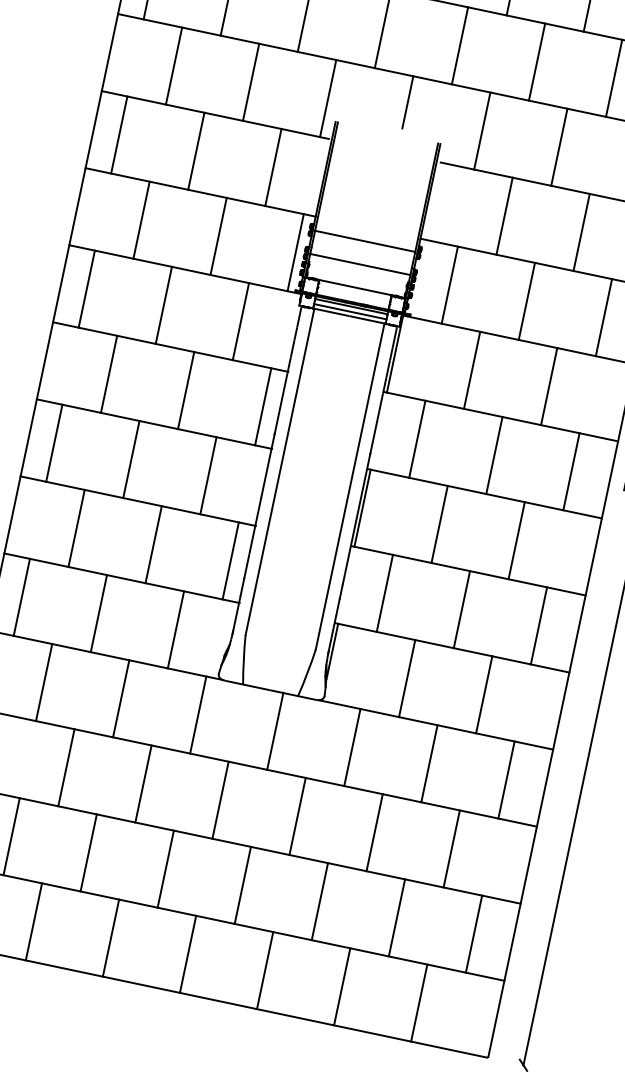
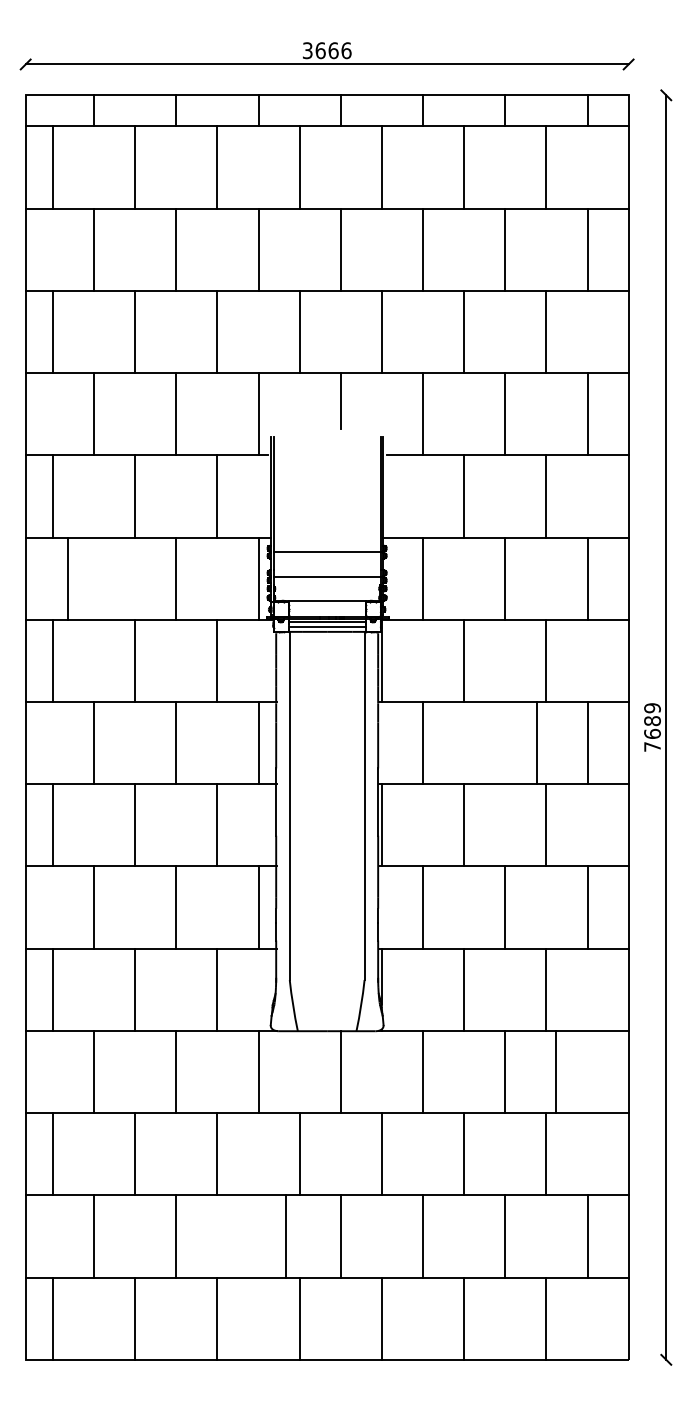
line: (141, 220) -> (68, 578), moved
line: (494, 455) -> (537, 743), moved
line: (506, 779) -> (555, 1071), moved
line: (165, 869) -> (285, 1236), moved

